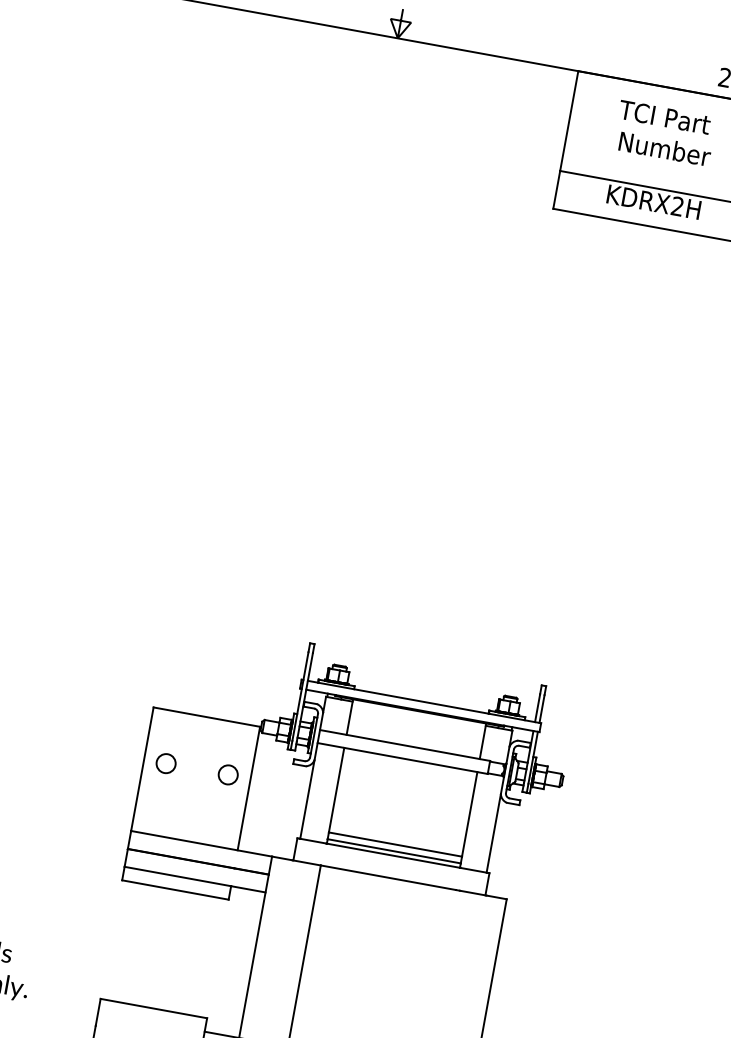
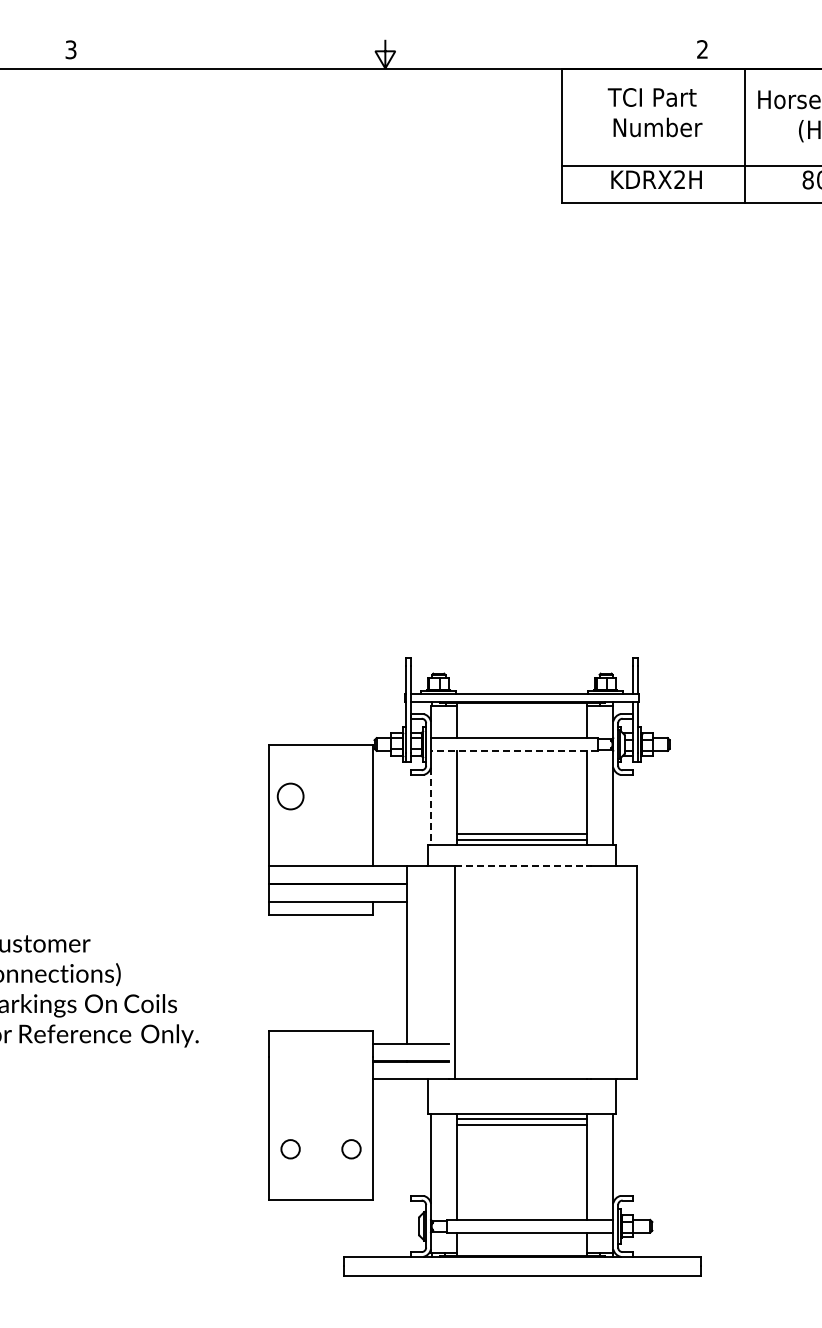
line: (402, 758) -> (513, 750), solid -> dashed
circle: (166, 763) -> (290, 796), size x1.4
circle: (228, 774) -> (351, 796), removed
line: (307, 799) -> (430, 806), solid -> dashed
line: (388, 877) -> (521, 866), solid -> dashed

